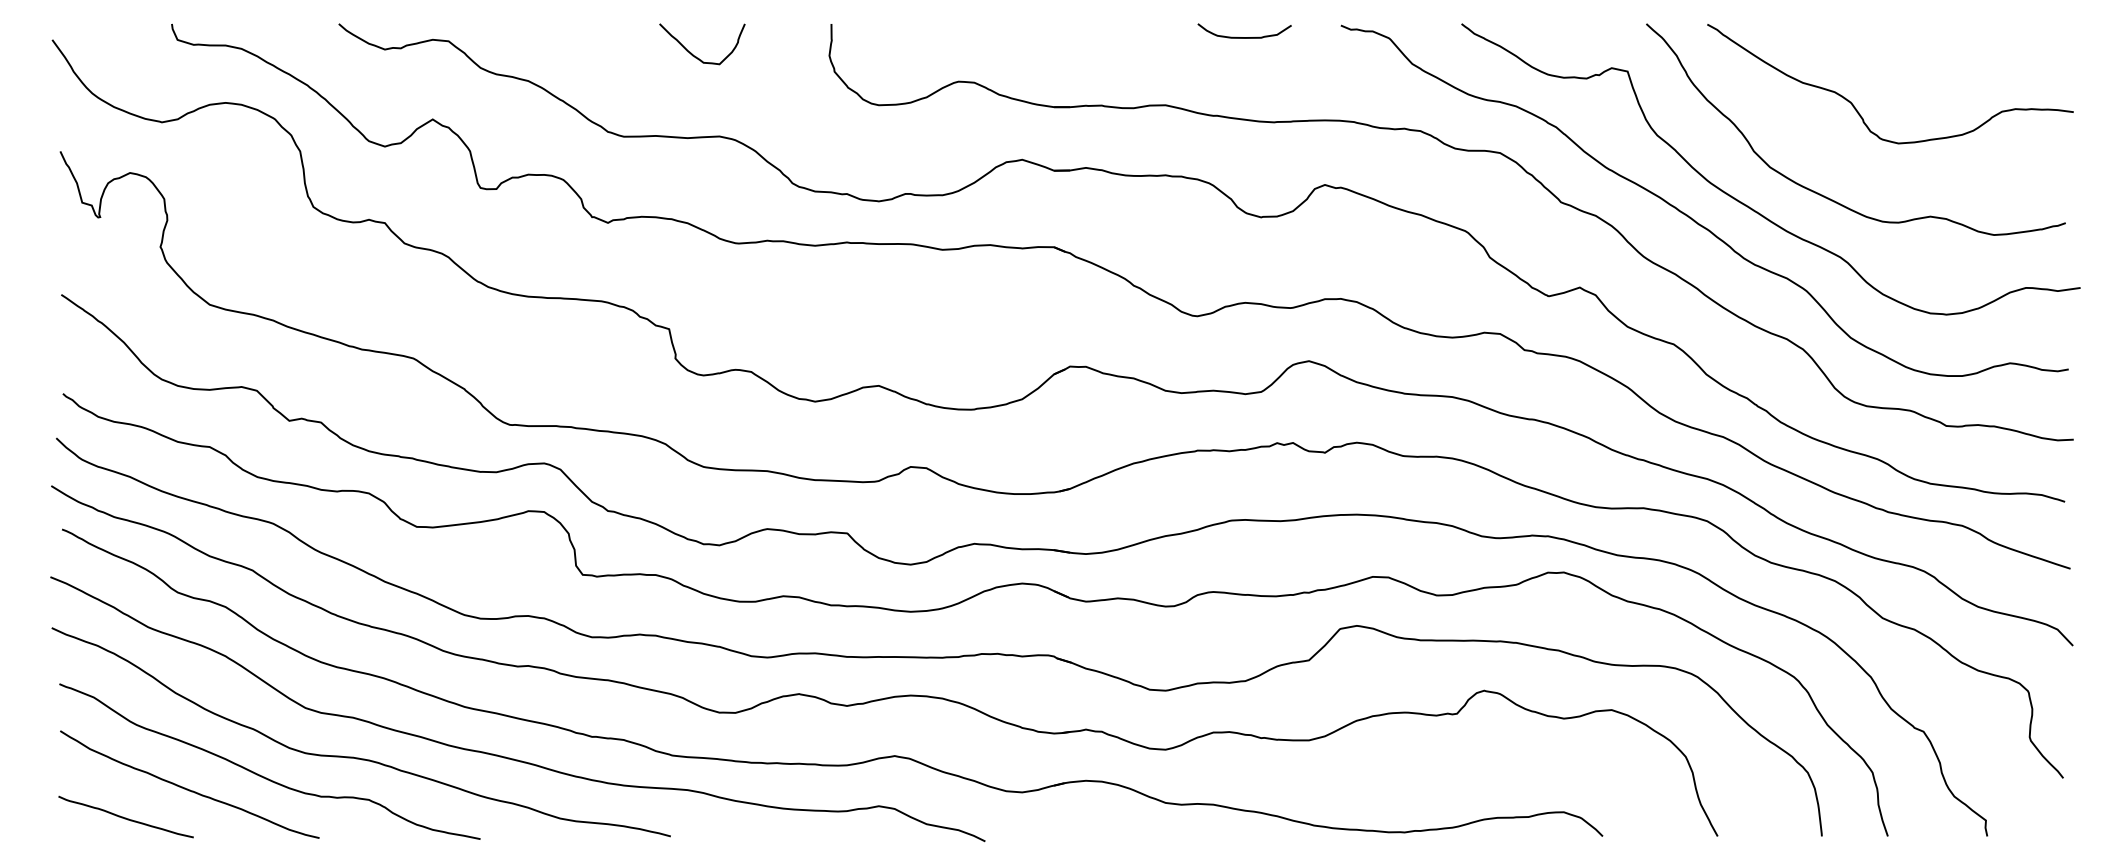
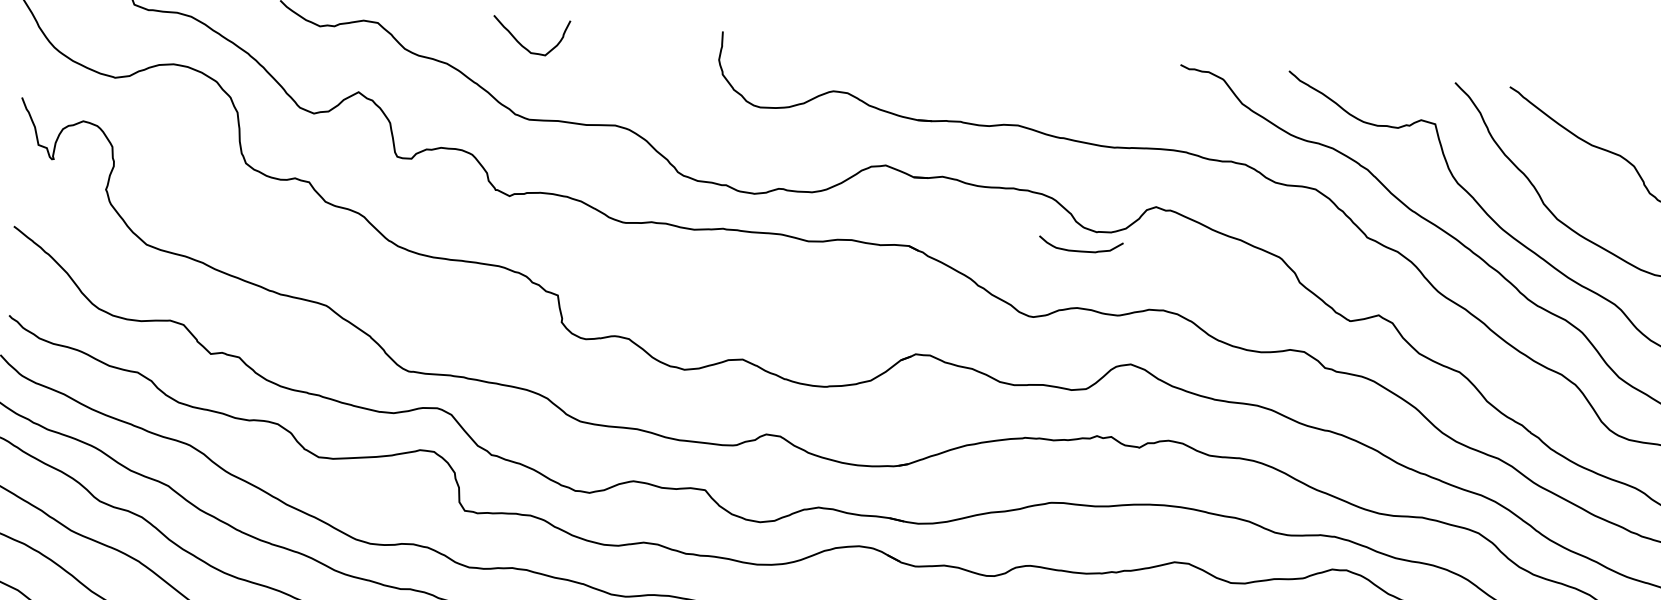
curve: (1244, 37) -> (1080, 251), moved
curve: (696, 56) -> (525, 46), moved

